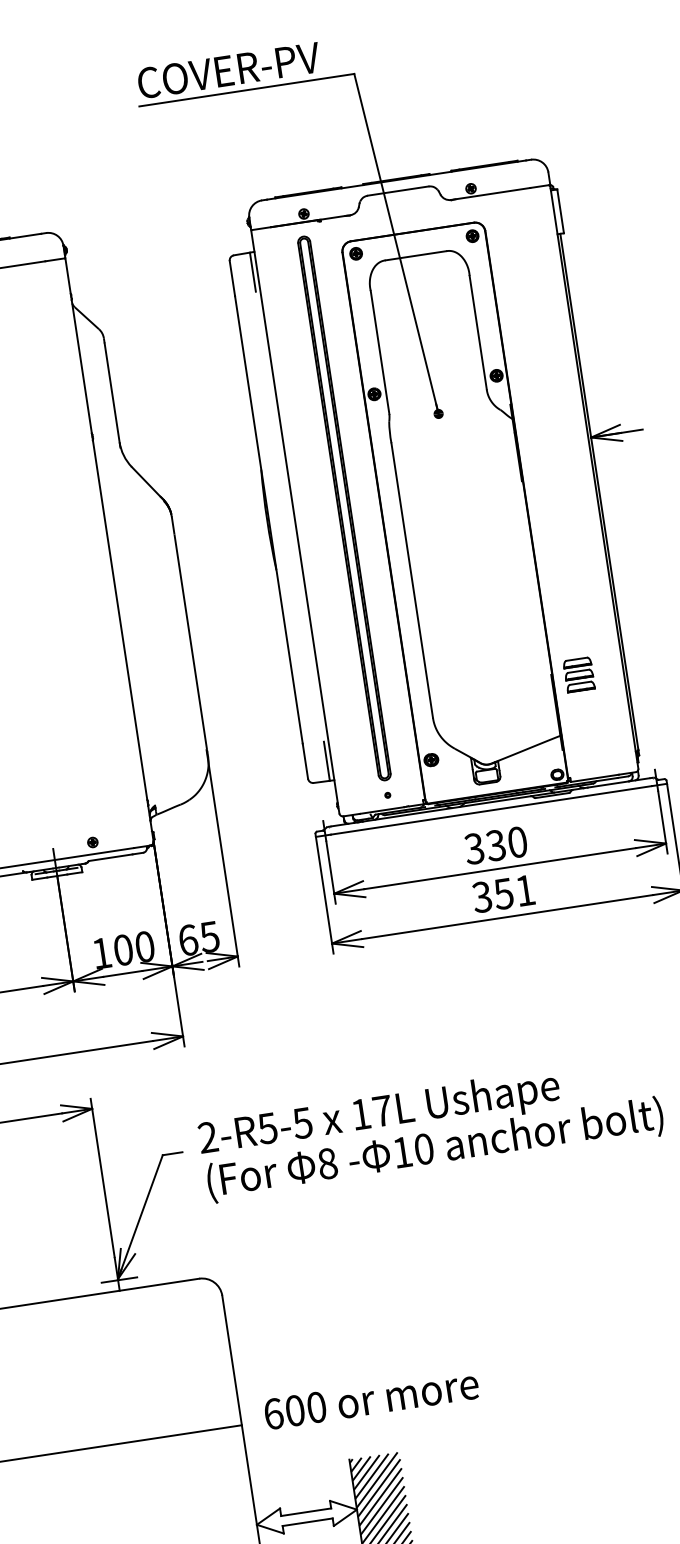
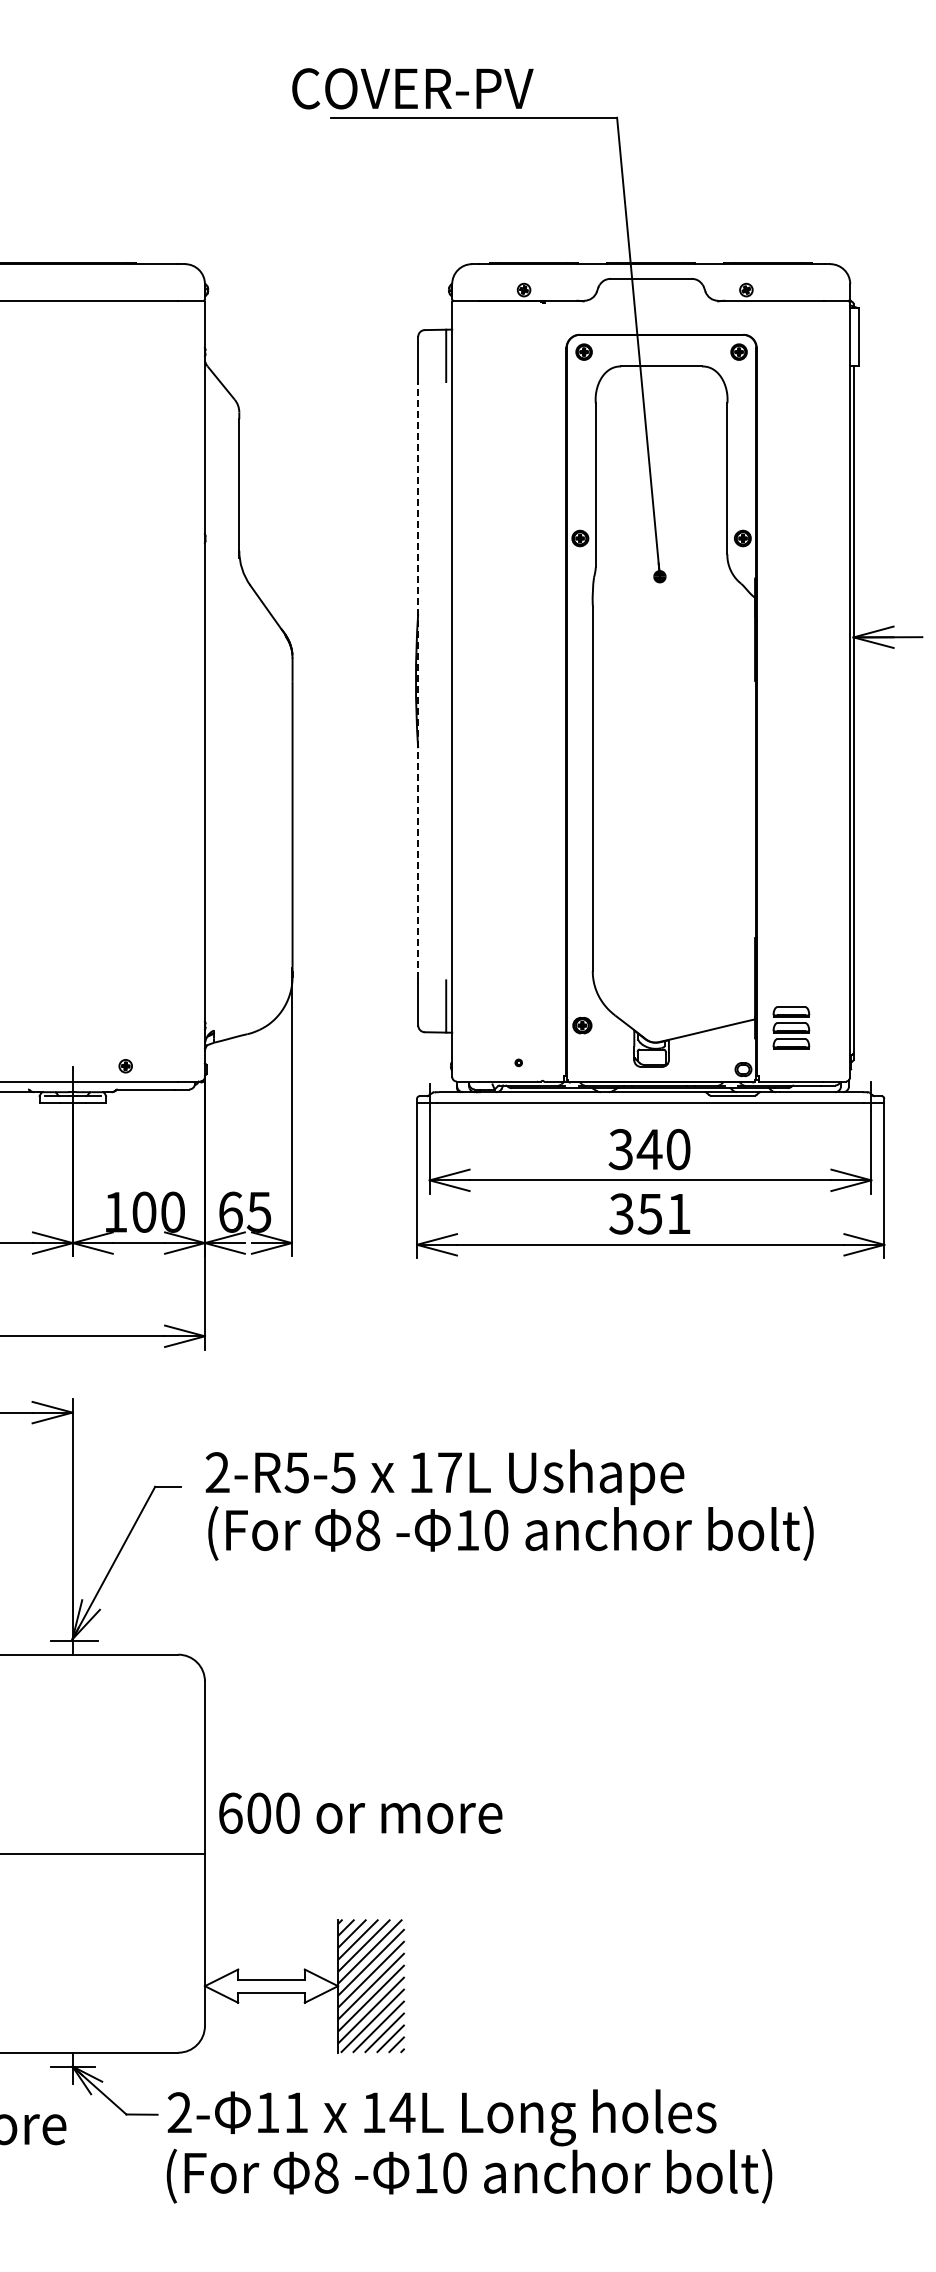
text: (228, 70) -> (412, 88), moved
part: (344, 508) -> (518, 680), removed
line: (269, 520) -> (418, 681), solid -> dashed
part: (579, 674) -> (791, 1027), moved
text: (495, 845) -> (649, 1149), 330 -> 340
text: (371, 1398) -> (360, 1812), moved

